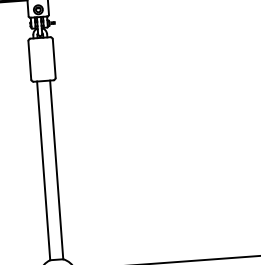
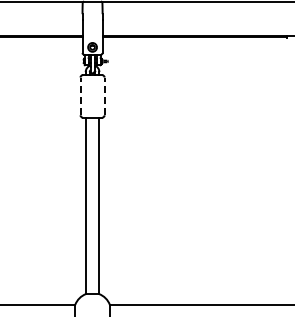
line: (54, 58) -> (104, 96), solid -> dashed
line: (29, 60) -> (80, 96), solid -> dashed

